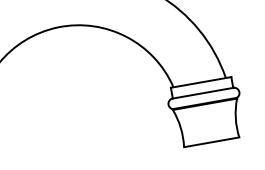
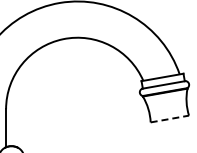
line: (212, 141) -> (170, 118), solid -> dashed

